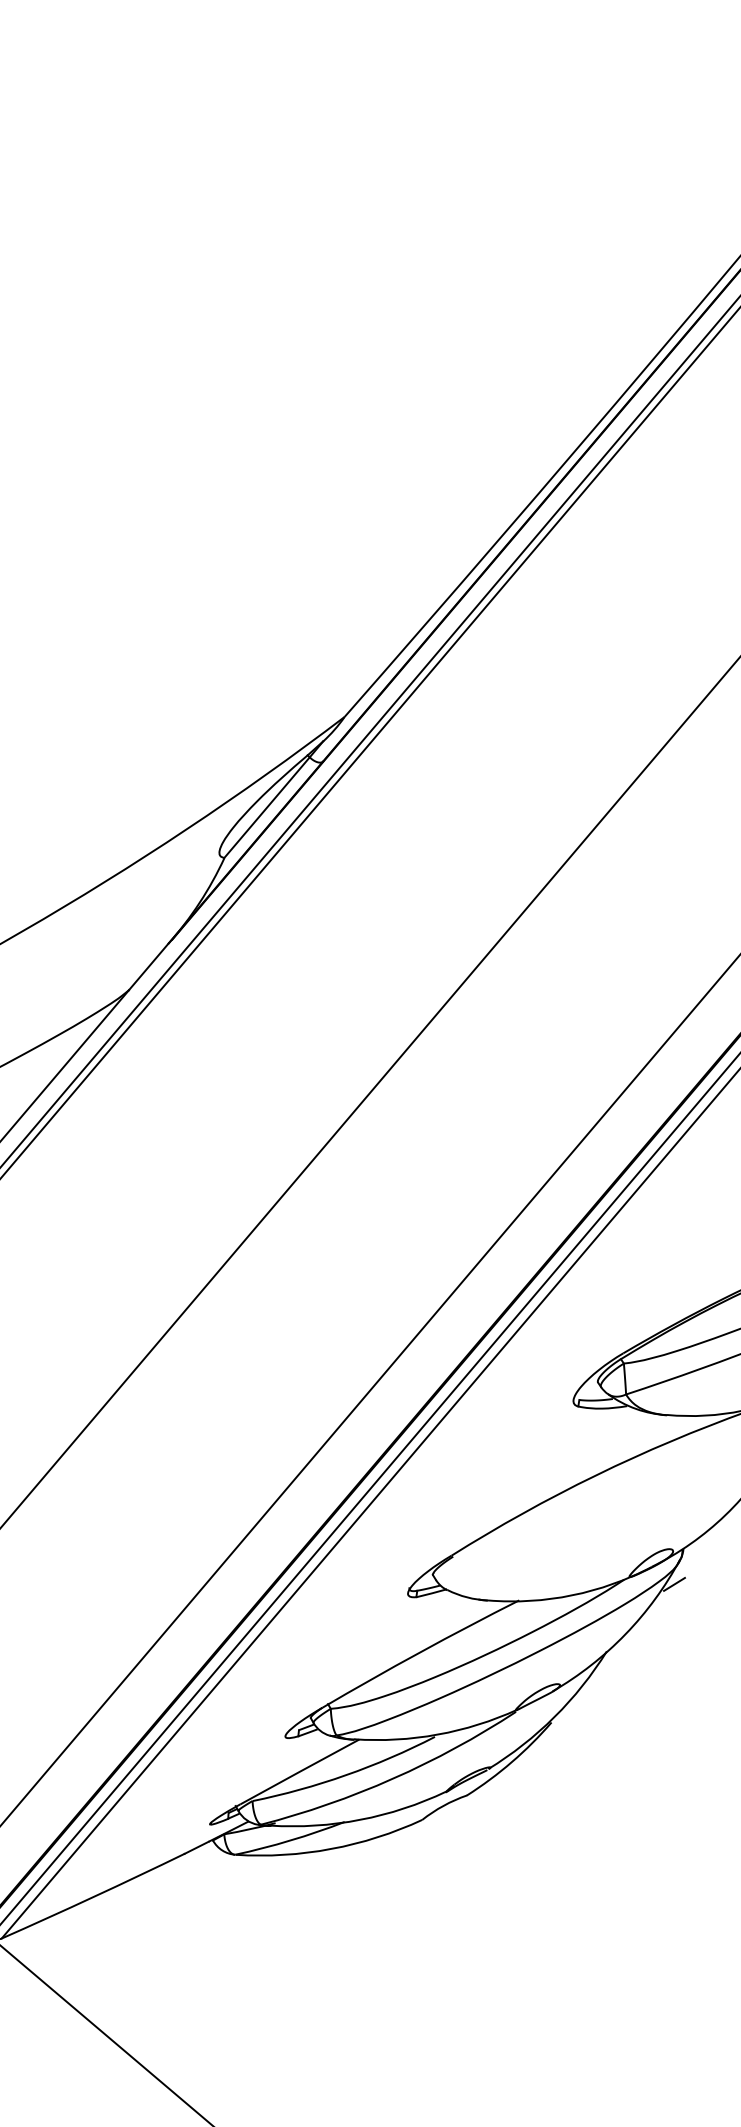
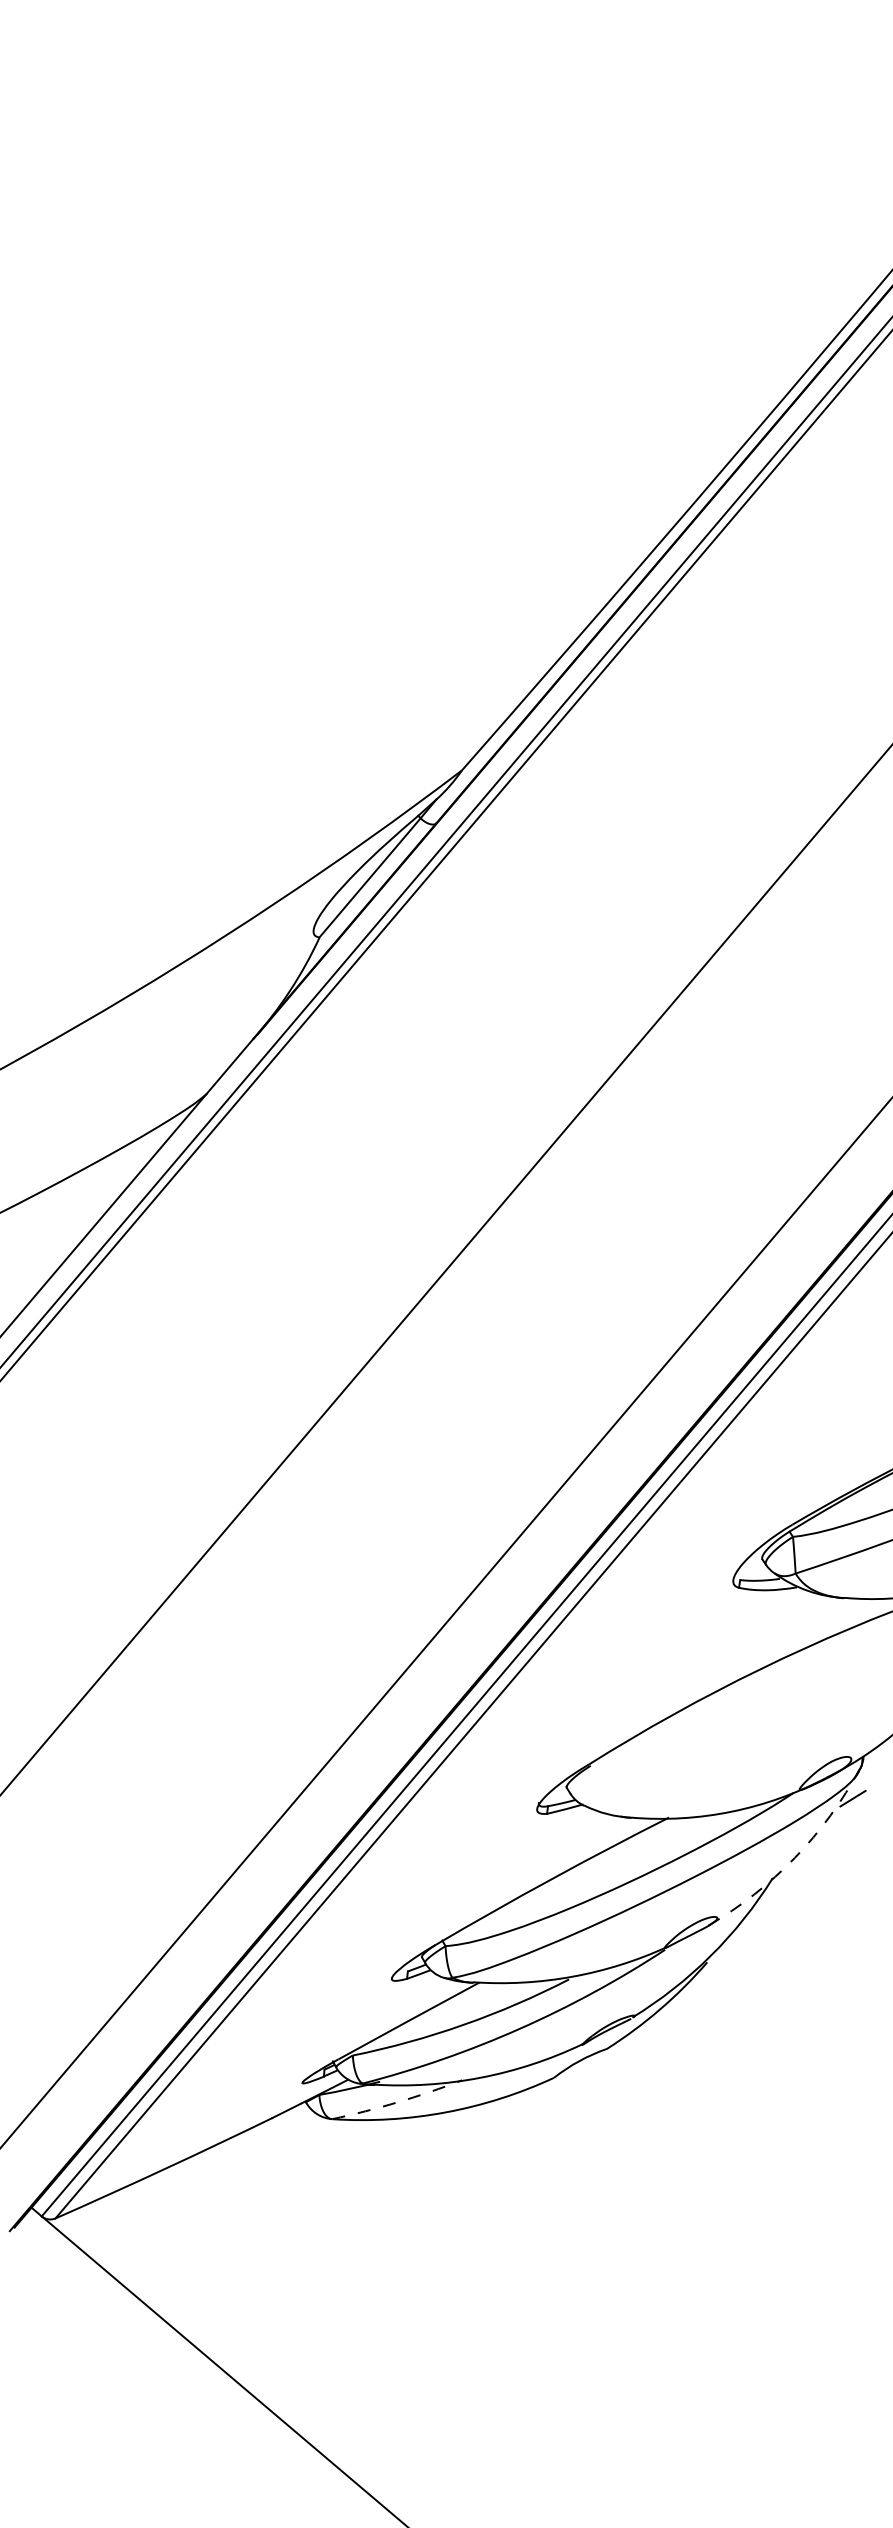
arc: (625, 1634) -> (794, 1857), solid -> dashed
arc: (290, 1840) -> (397, 2102), solid -> dashed

